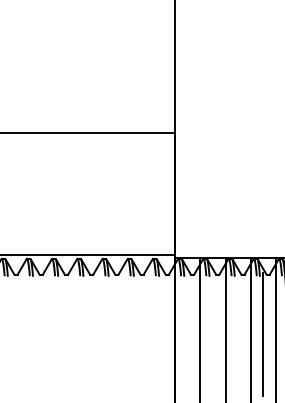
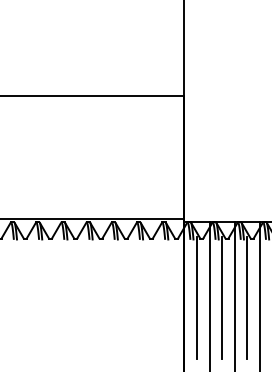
line: (187, 334) -> (196, 298), added
line: (212, 334) -> (221, 298), added
line: (238, 334) -> (247, 298), added

